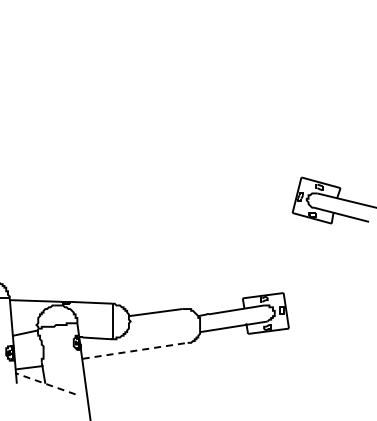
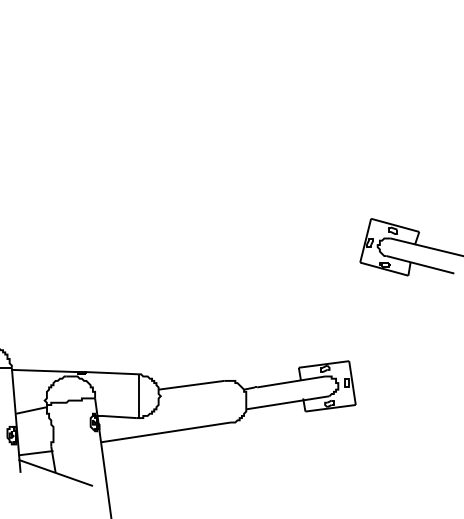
line: (135, 350) -> (166, 431), dashed -> solid
line: (44, 383) -> (54, 472), dashed -> solid

